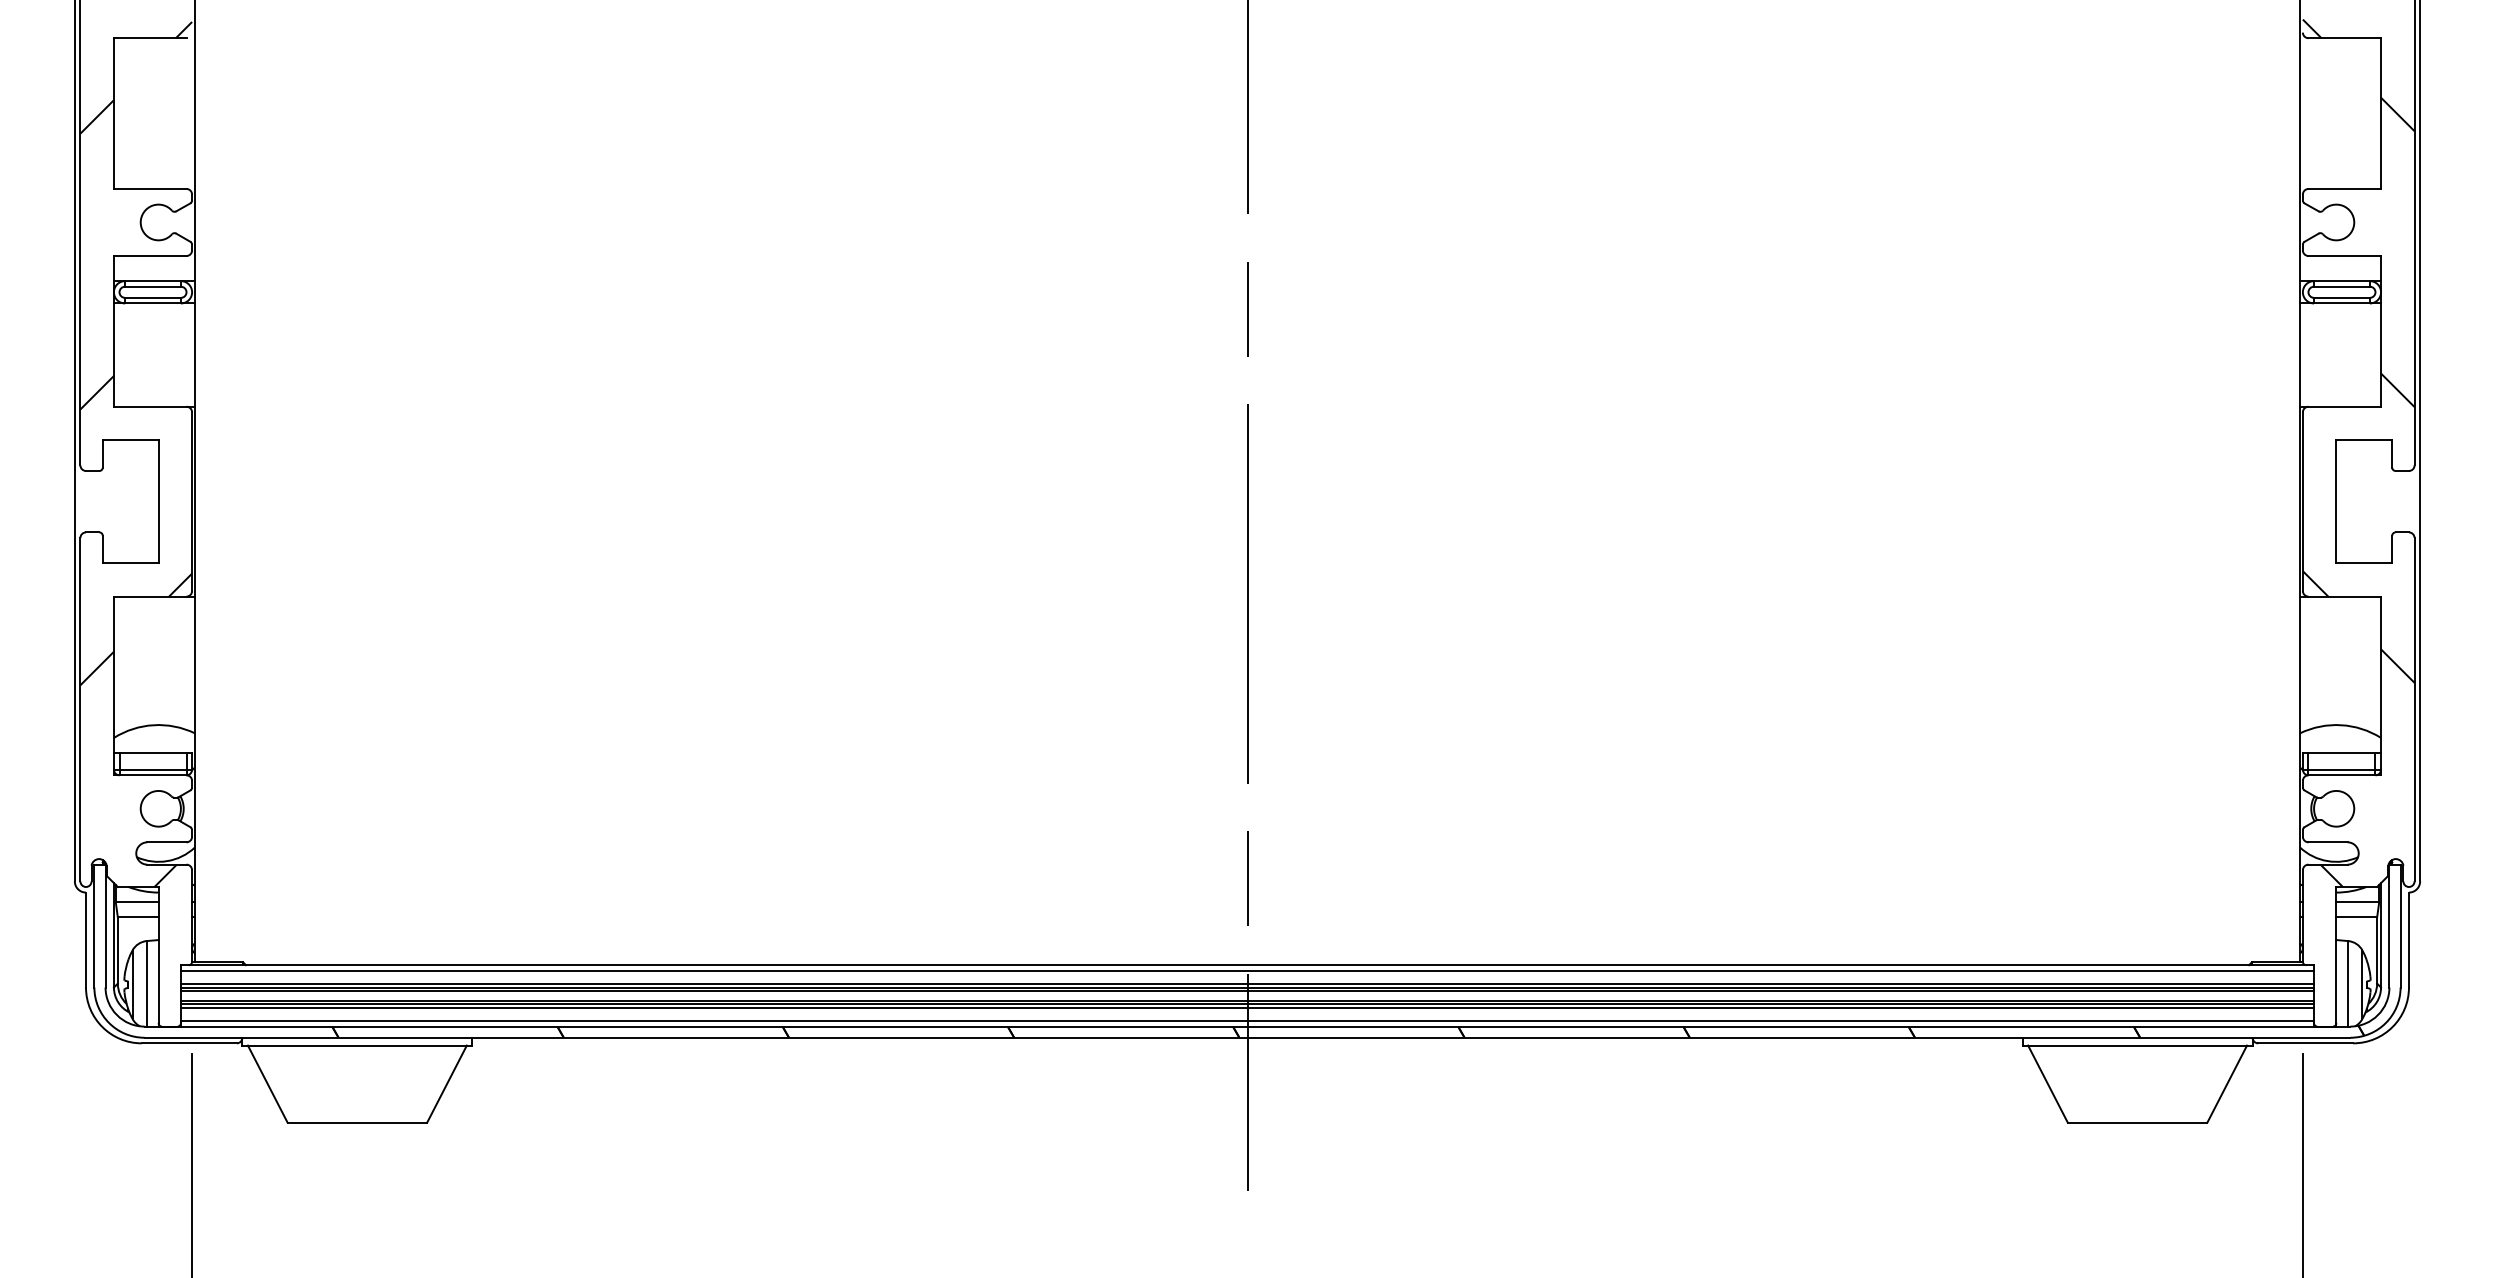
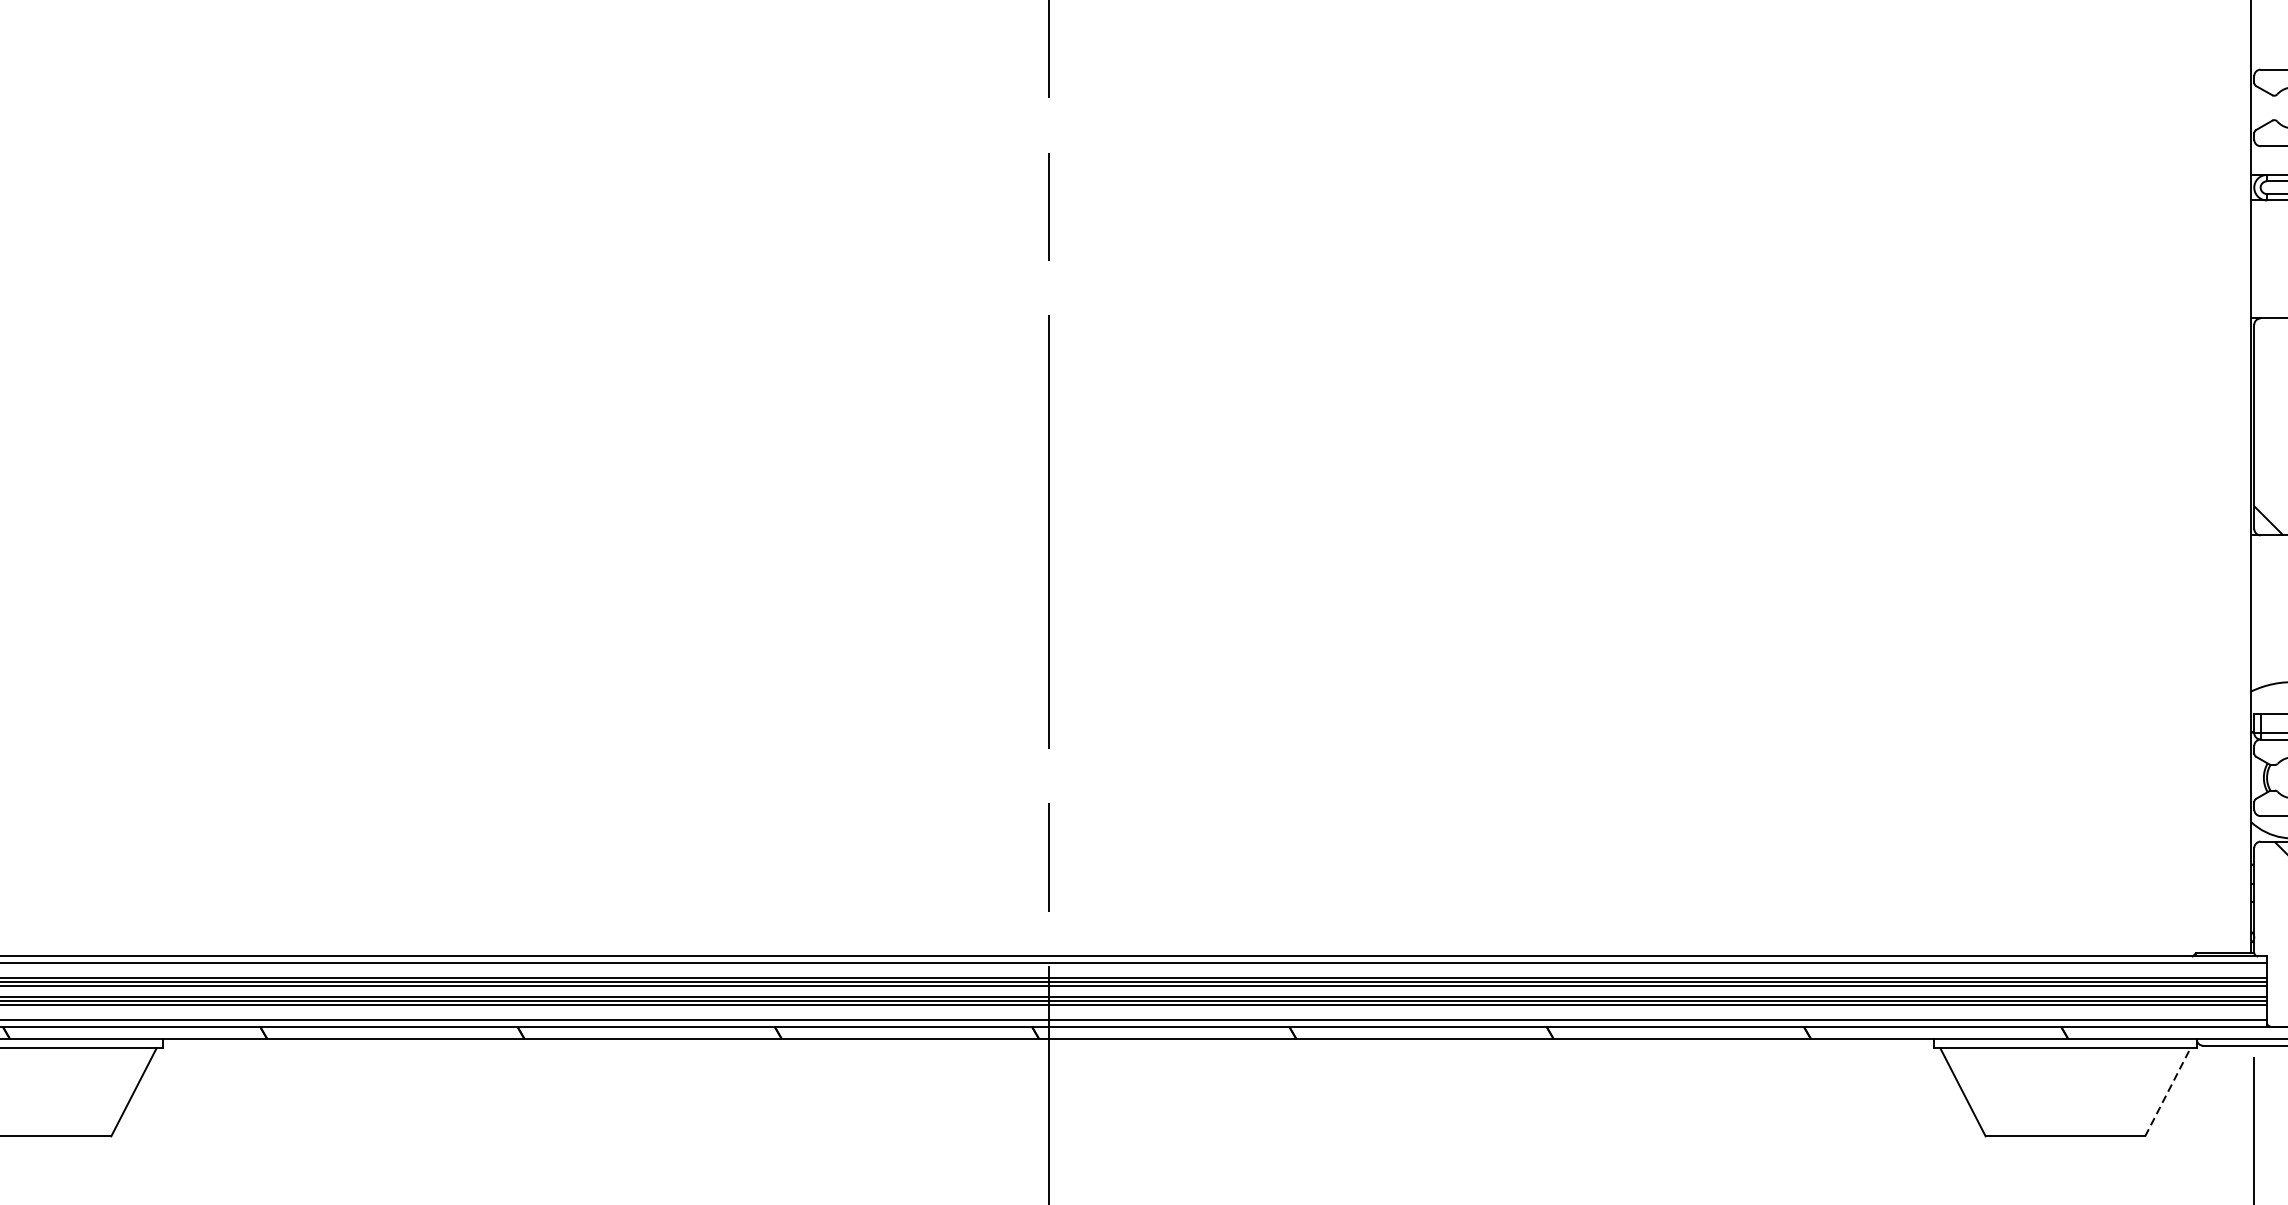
line: (2227, 1083) -> (2168, 1091), solid -> dashed

